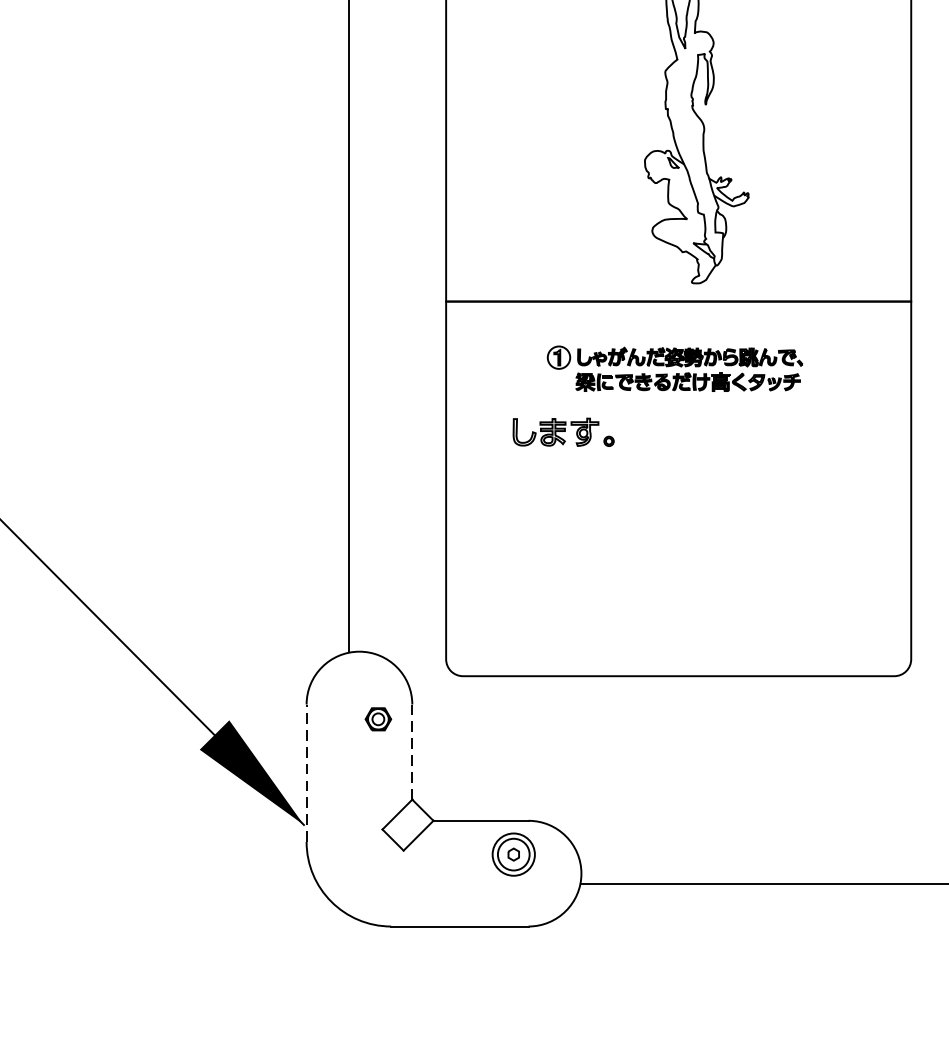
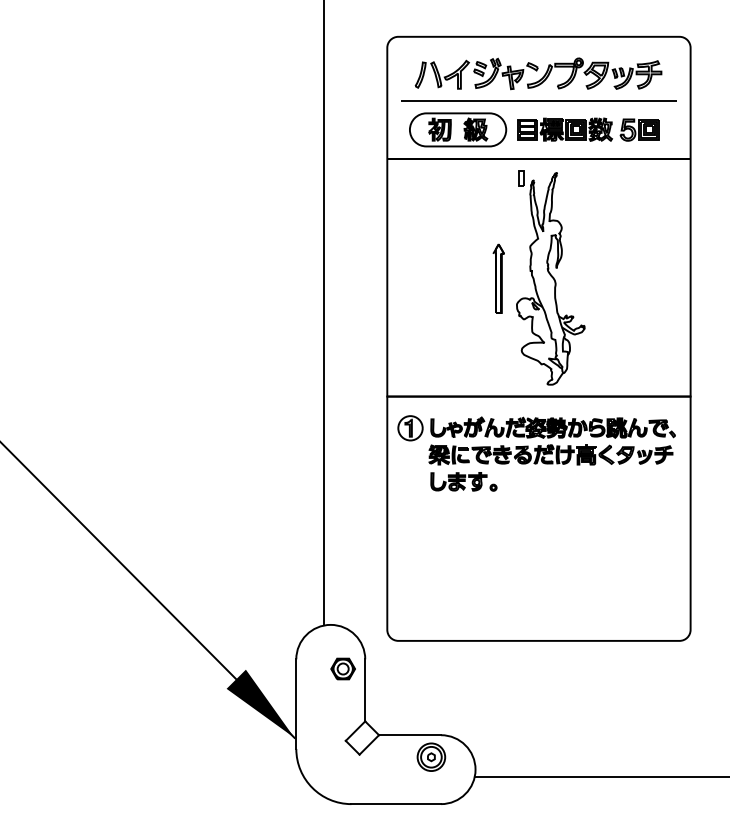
part: (616, 120) -> (498, 278), added
part: (674, 368) -> (536, 440), size x1.67
part: (377, 718) -> (342, 668), size x1.43
line: (412, 750) -> (365, 689), dashed -> solid
line: (306, 773) -> (296, 704), dashed -> solid

